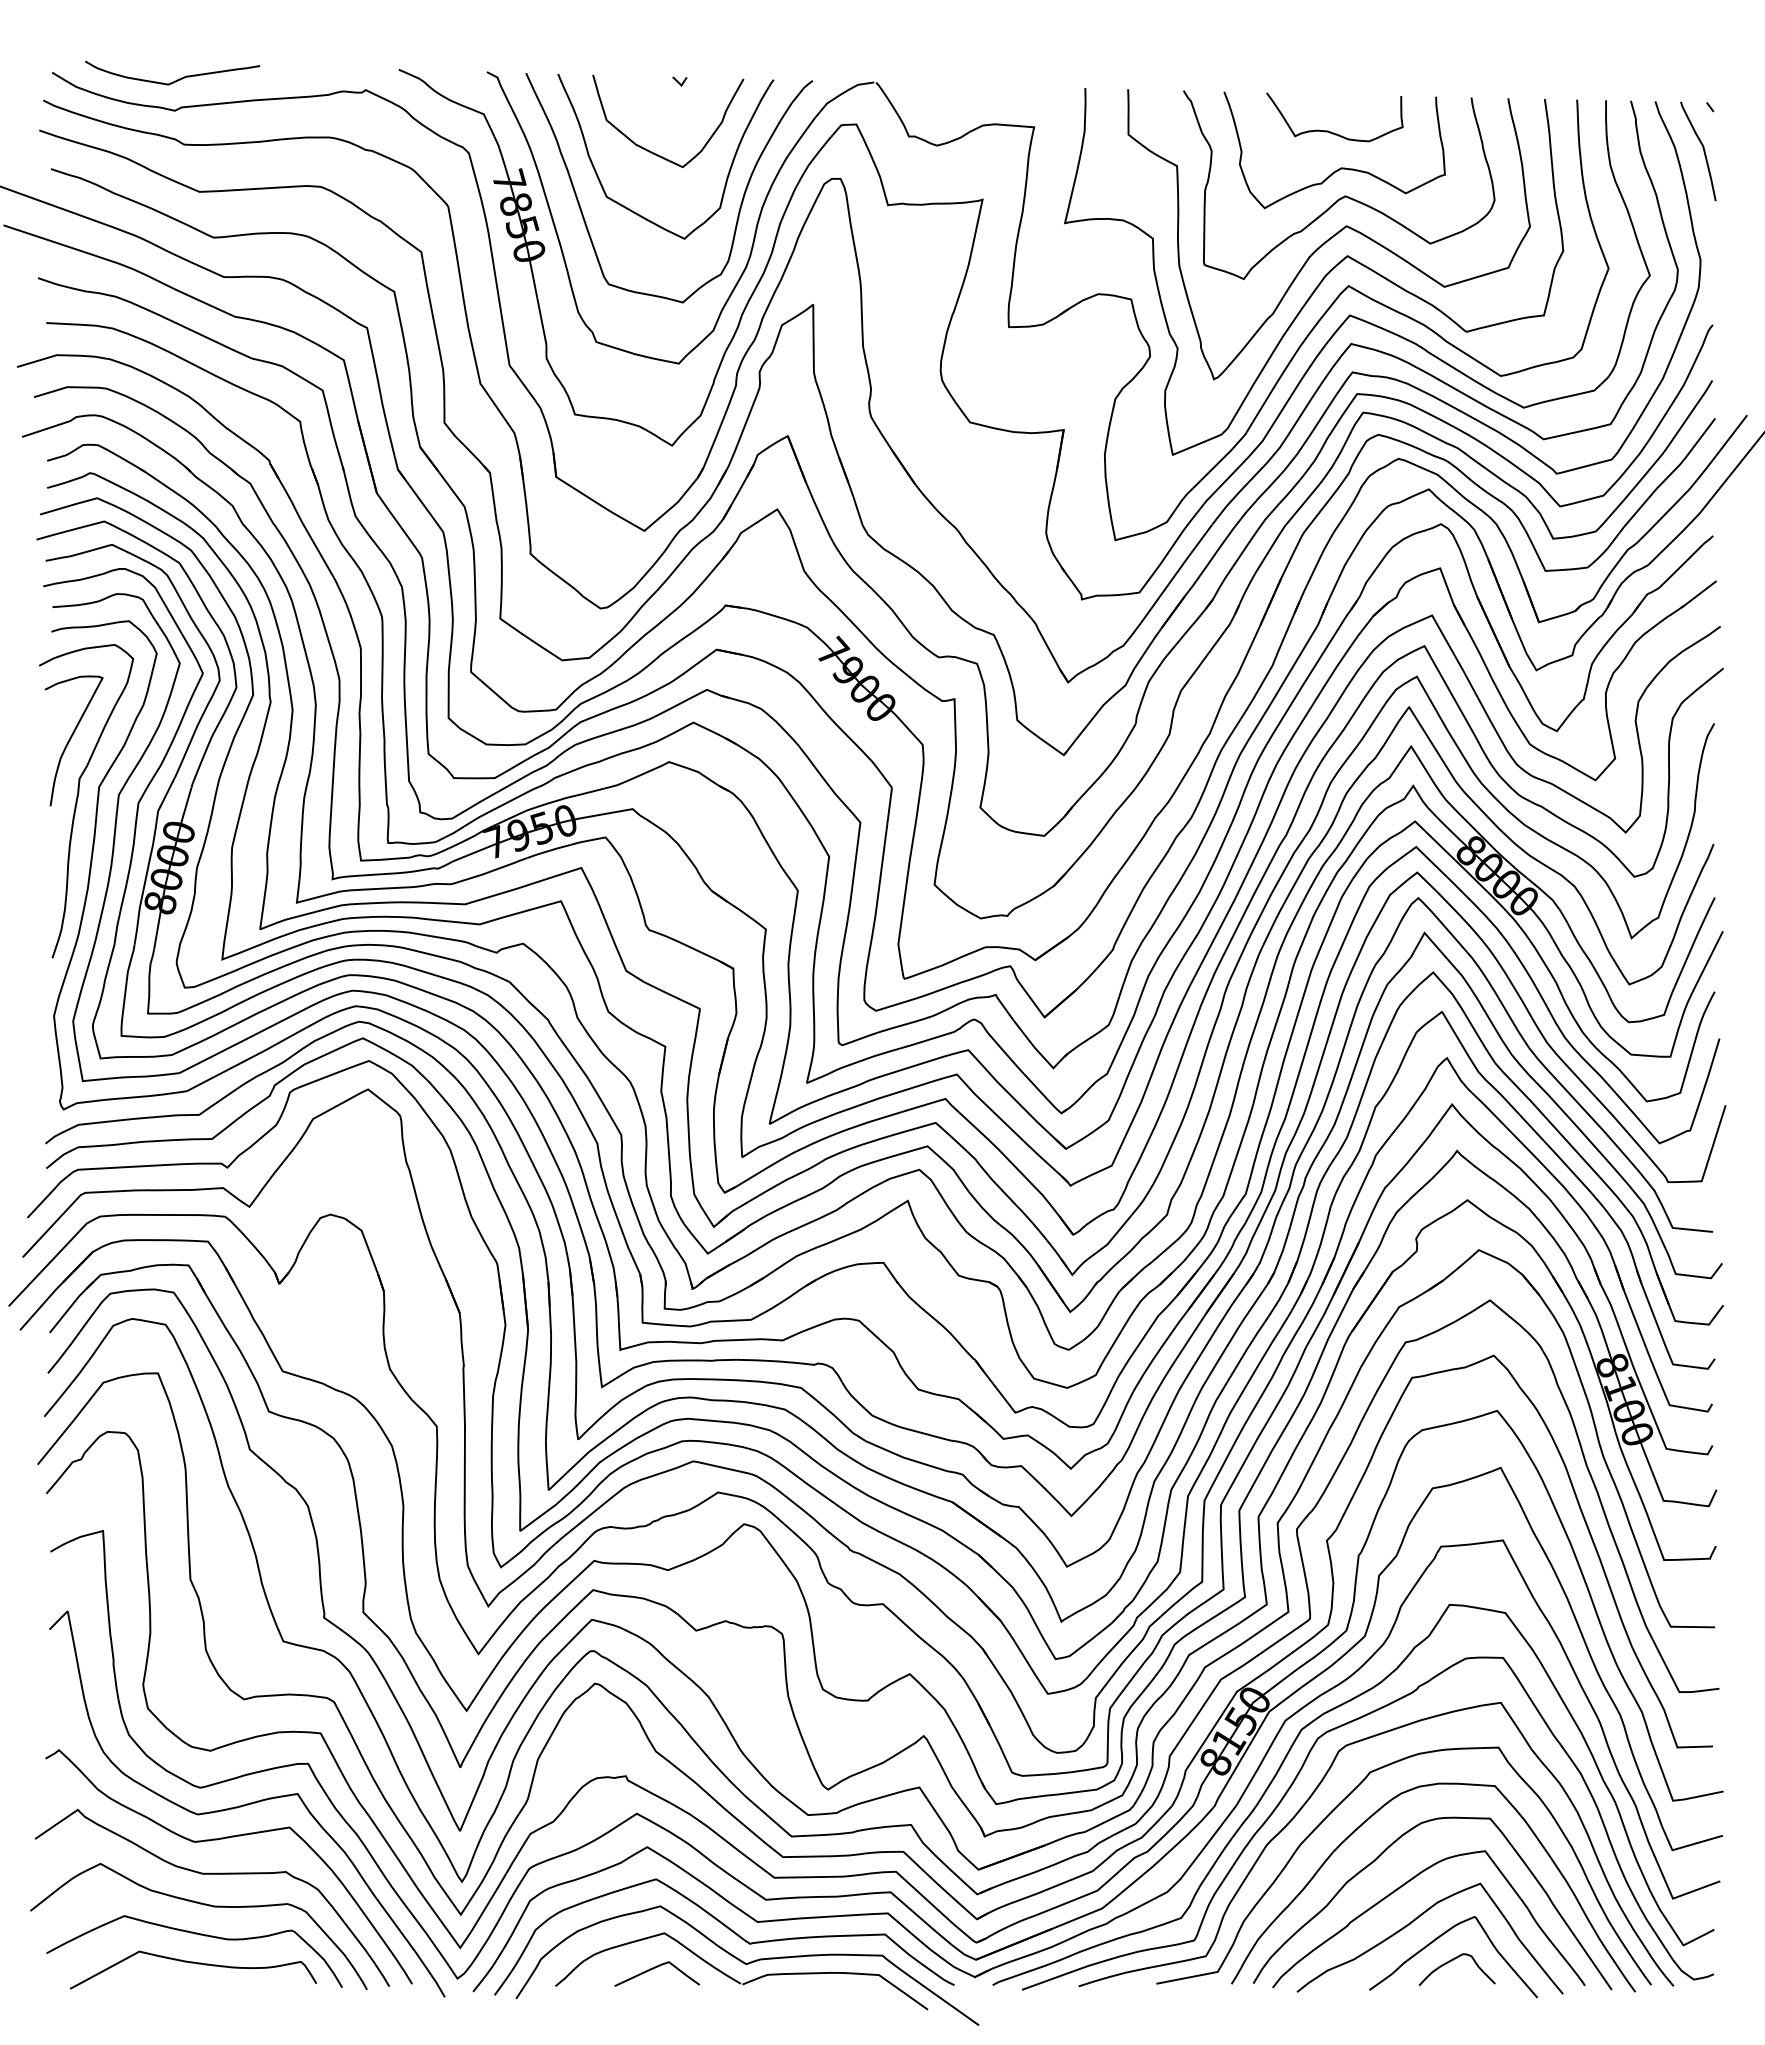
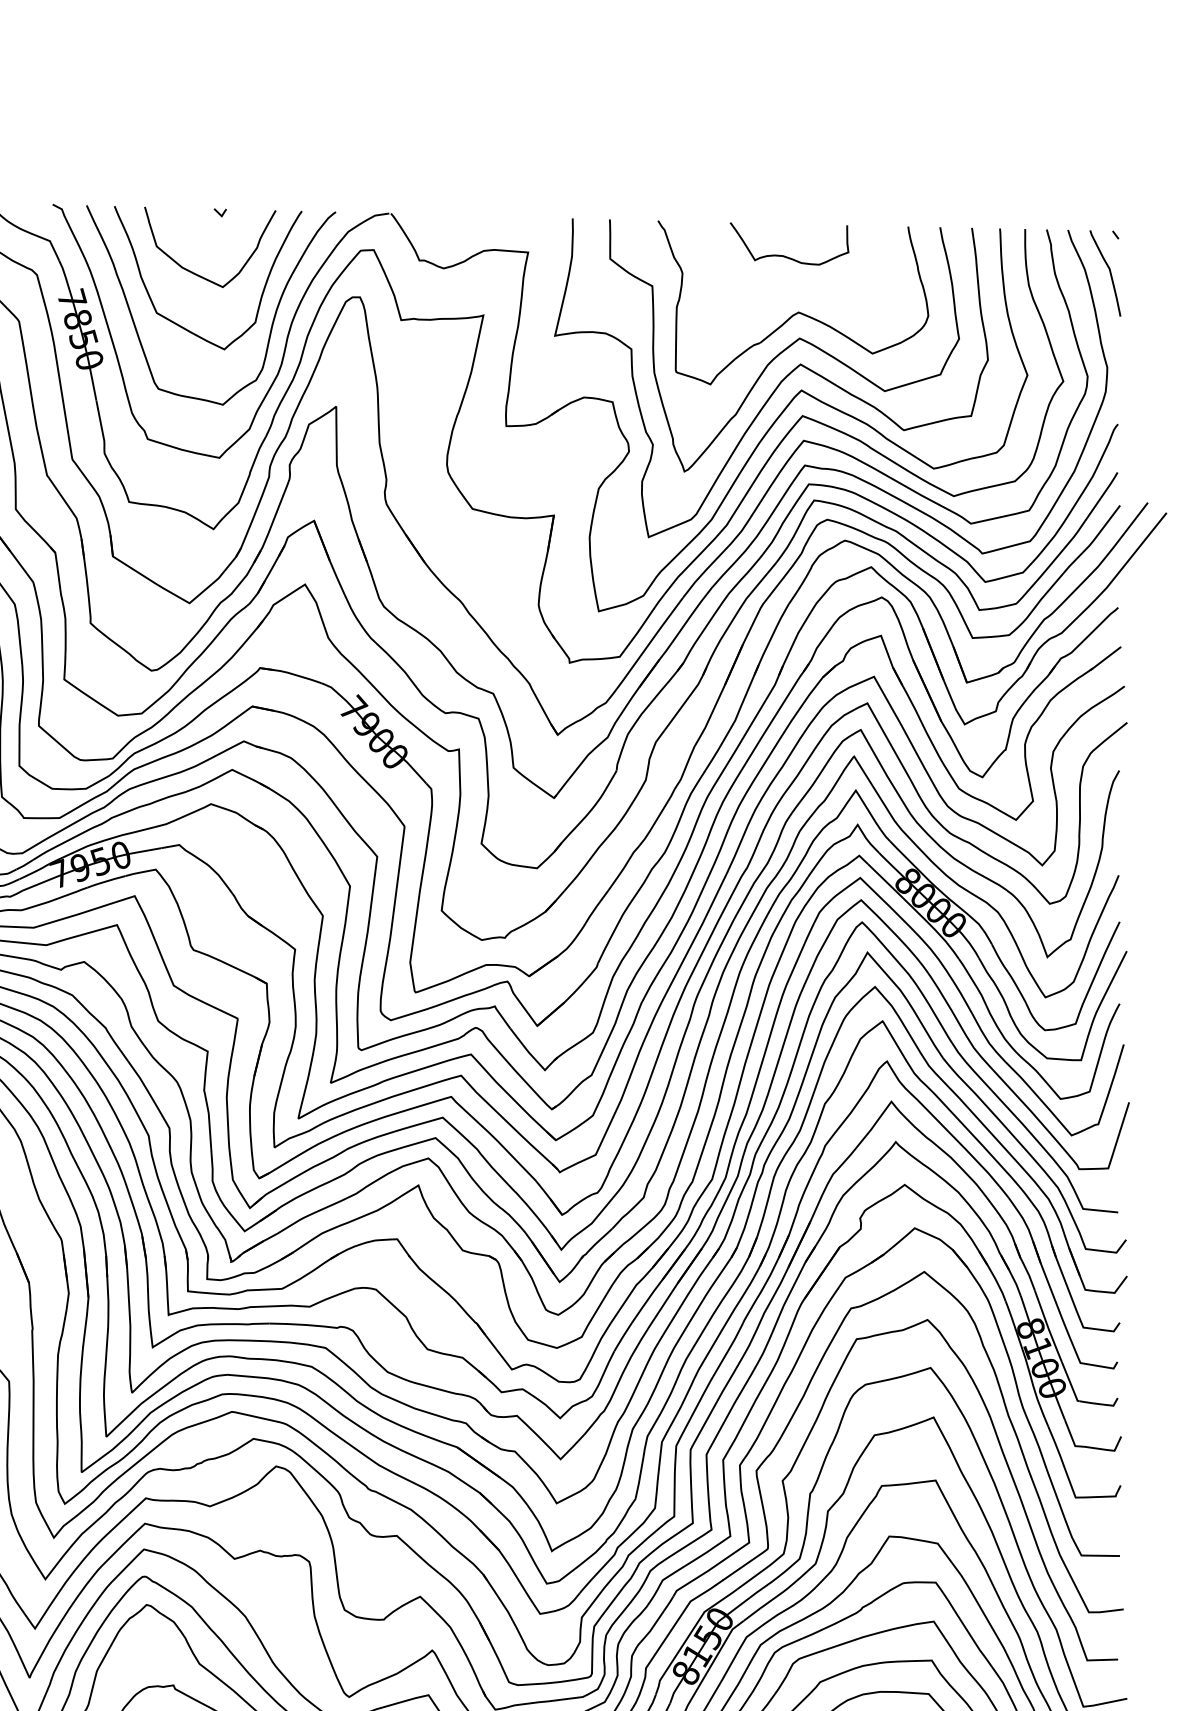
curve: (1340, 167) -> (794, 287), removed

